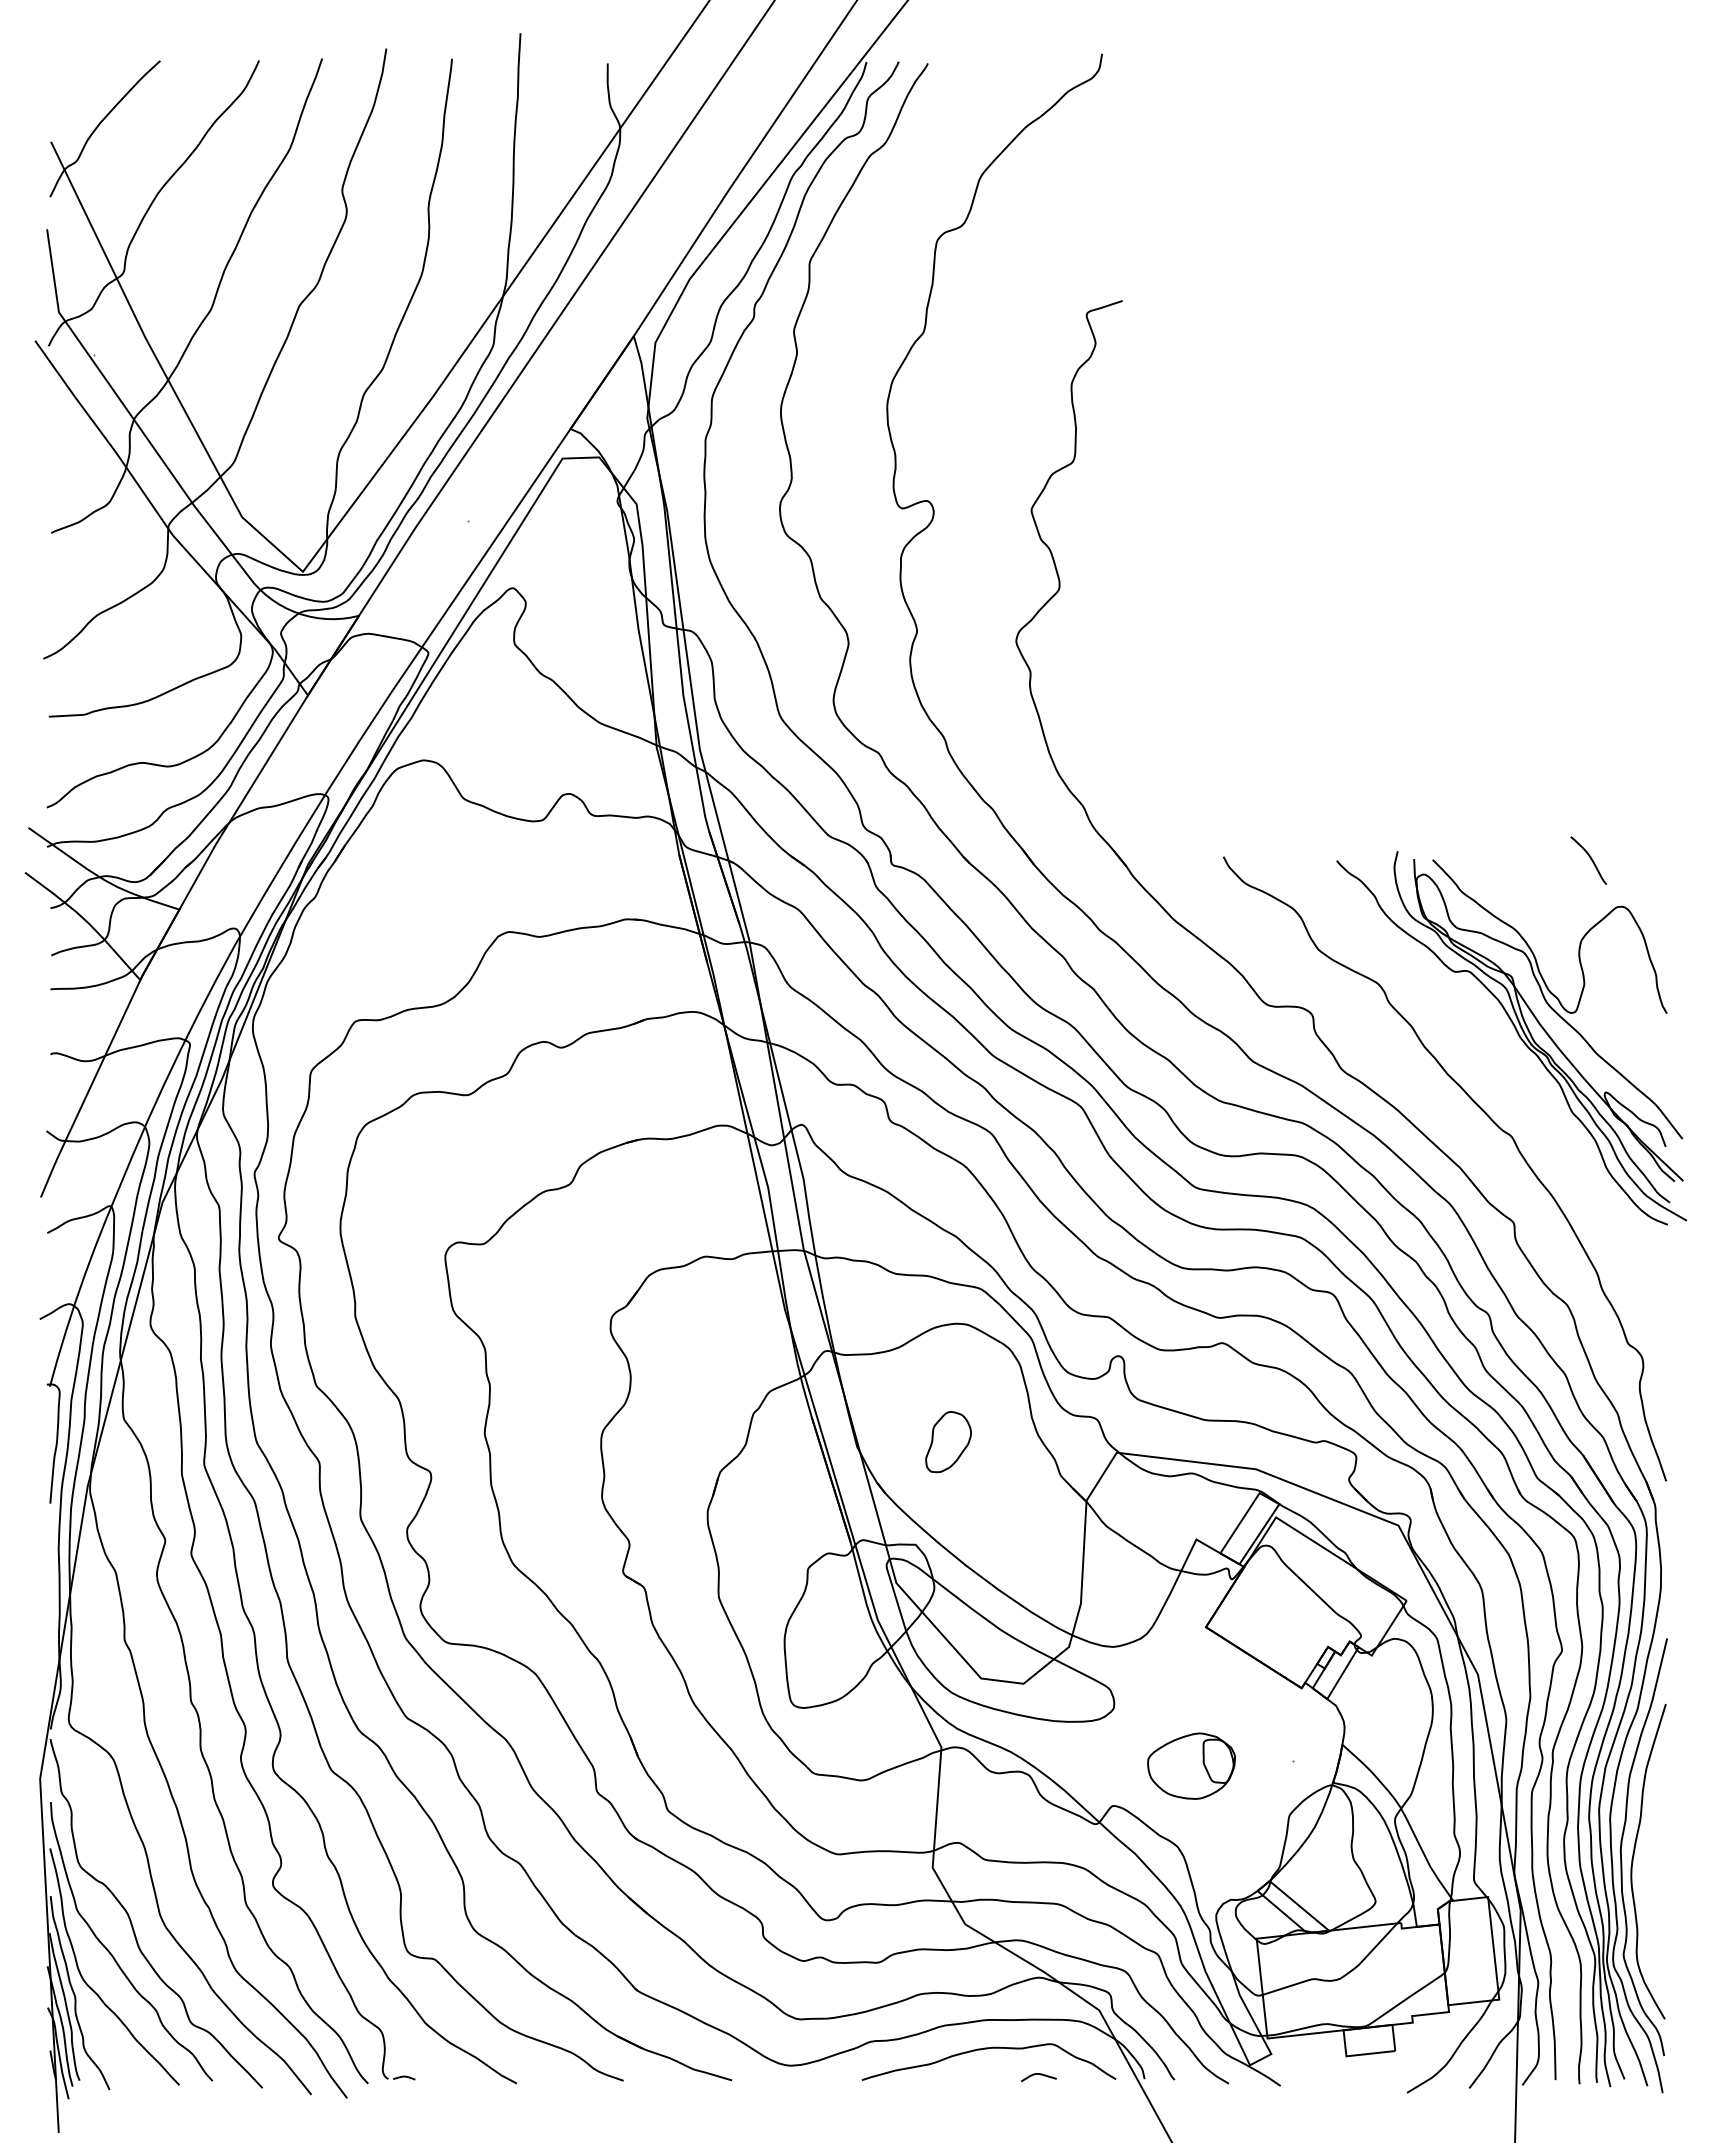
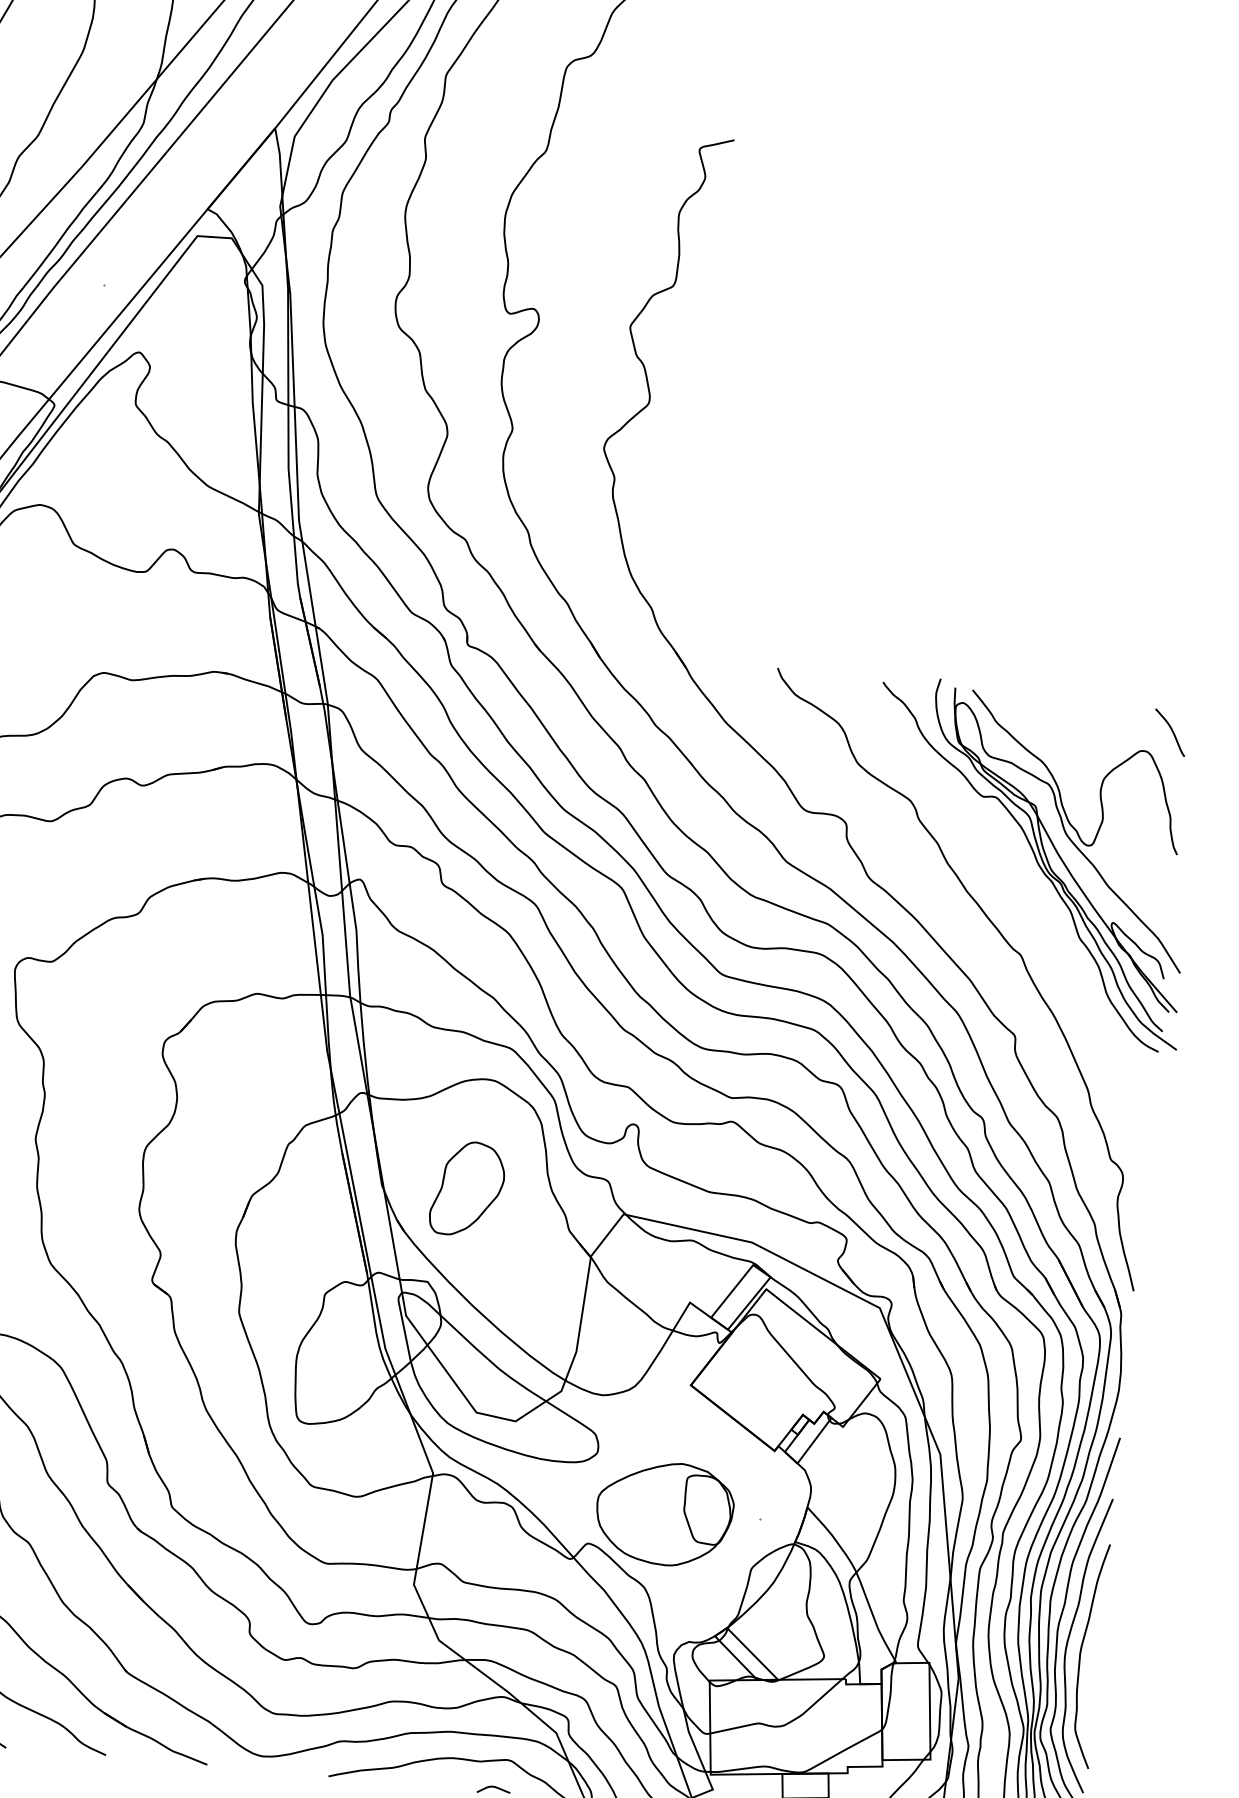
curve: (1590, 859) -> (1171, 731), moved
part: (948, 1441) -> (467, 1188), size x1.67
part: (1191, 1765) -> (664, 1513), size x1.67
curve: (1648, 1872) -> (1081, 1654), added

